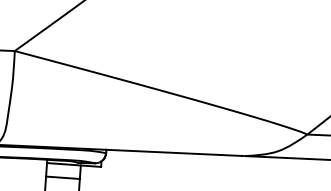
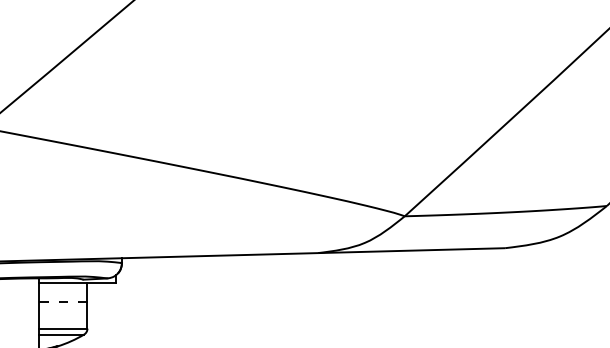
line: (62, 177) -> (62, 302), solid -> dashed

